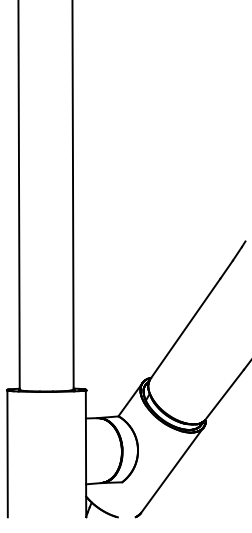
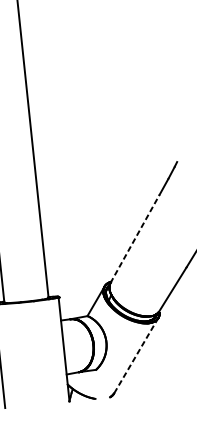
line: (185, 328) -> (135, 238), solid -> dashed
line: (172, 470) -> (136, 355), solid -> dashed

